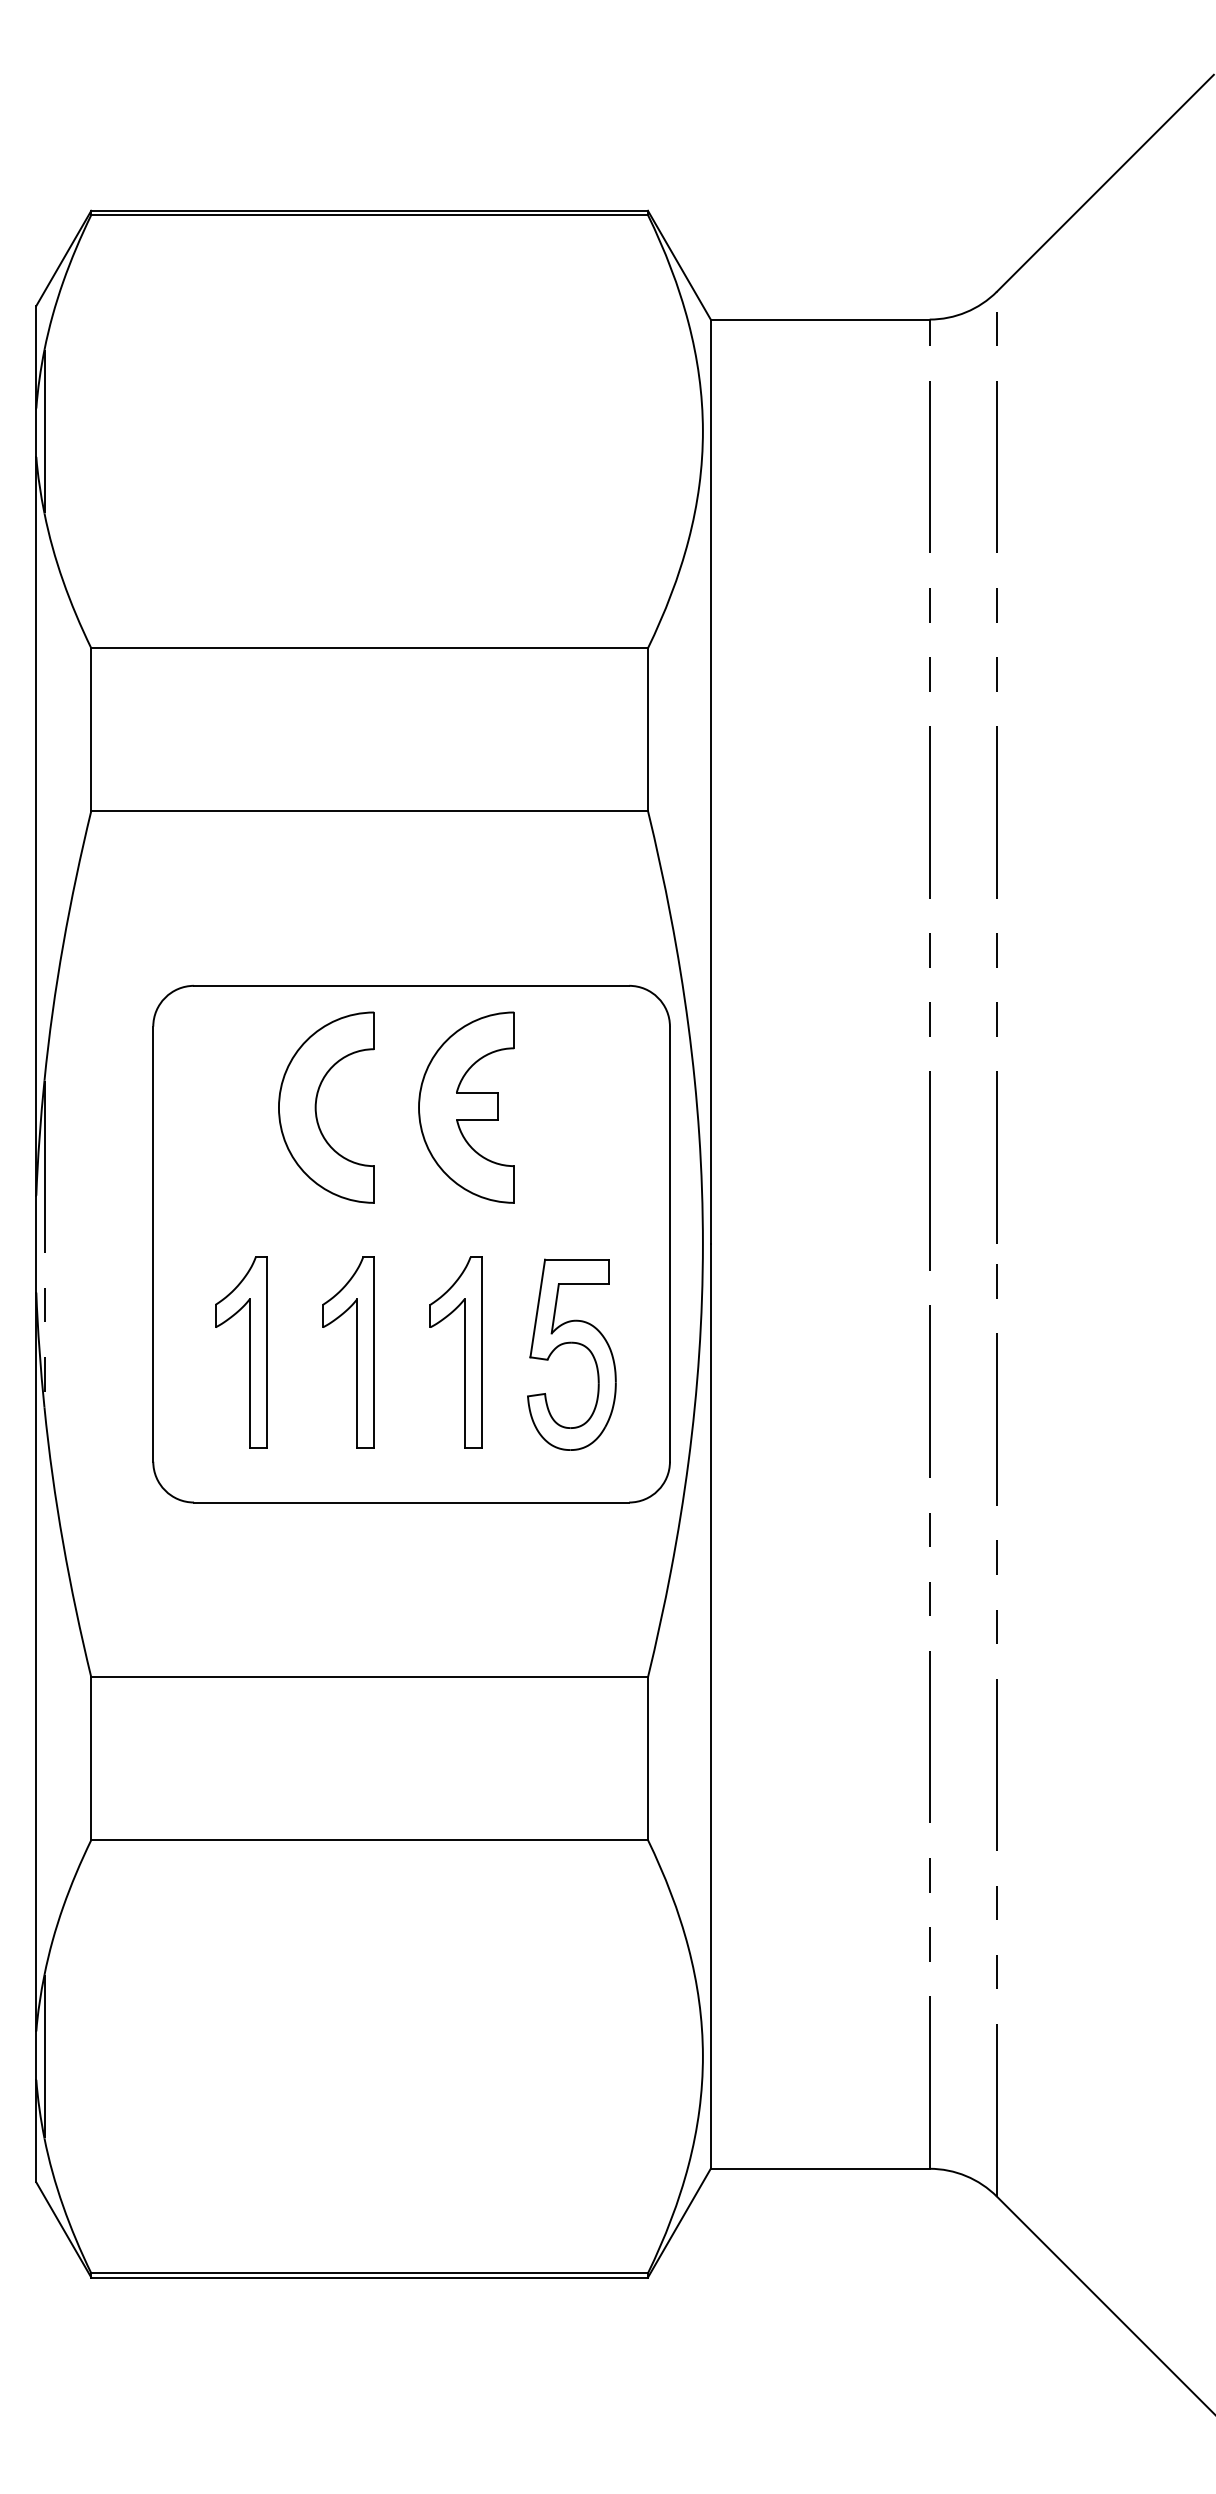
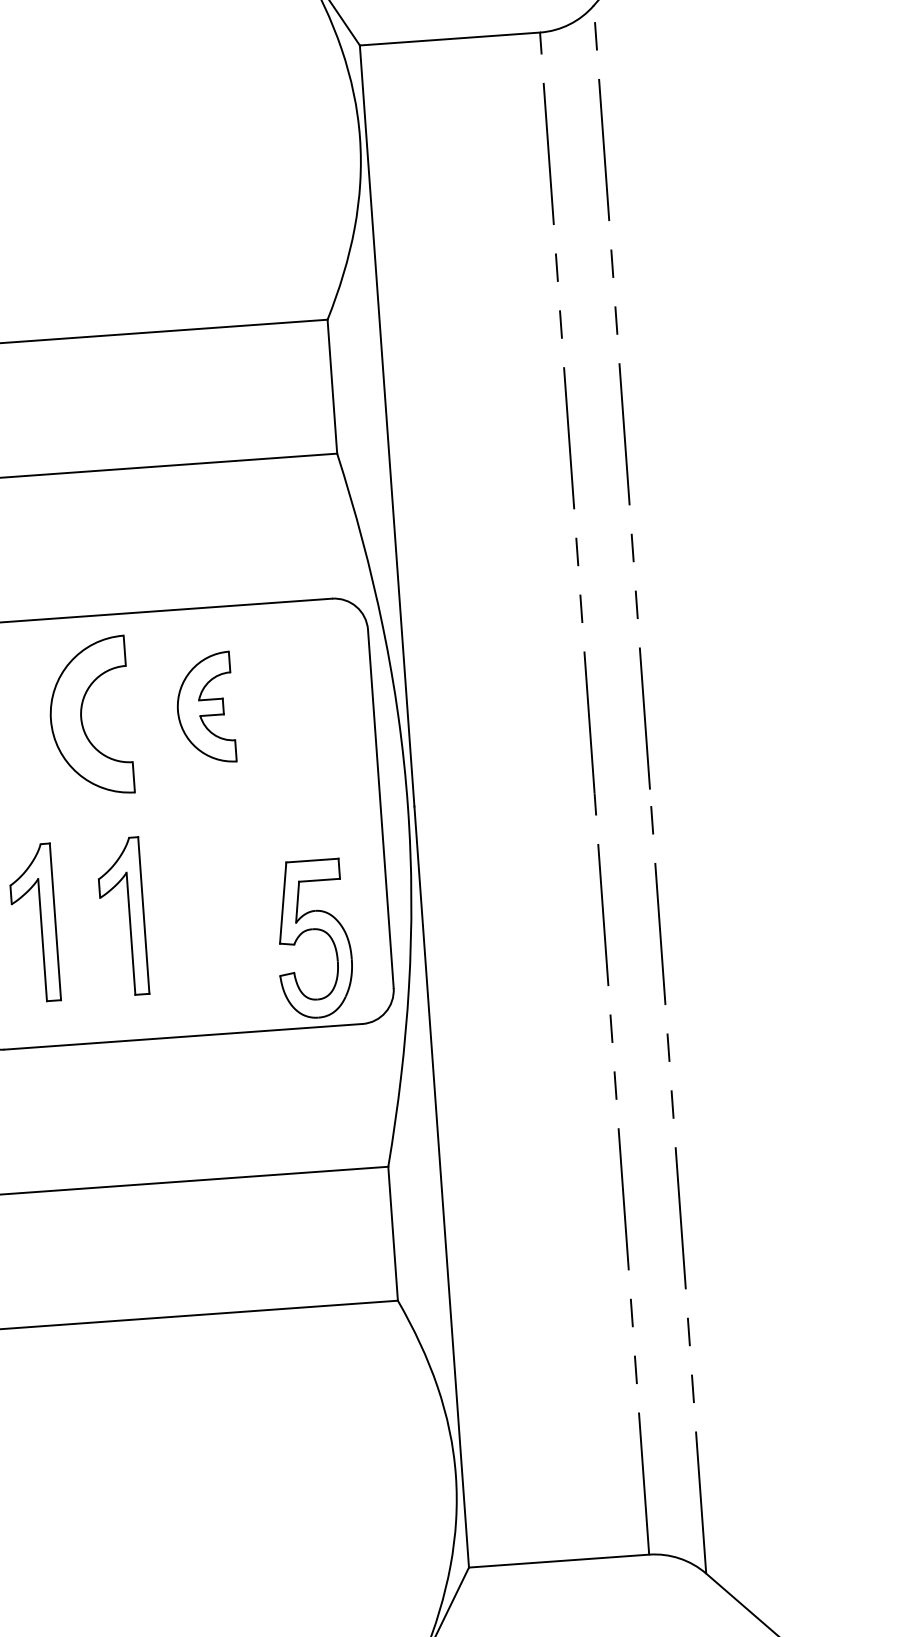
part: (466, 1107) -> (205, 708), size x0.7
part: (571, 1343) -> (313, 929), moved
part: (464, 1352) -> (218, 910), removed

